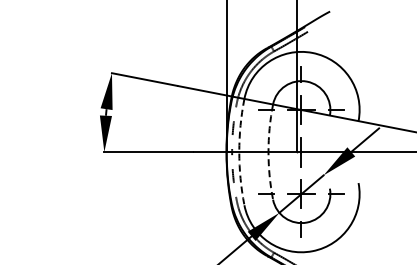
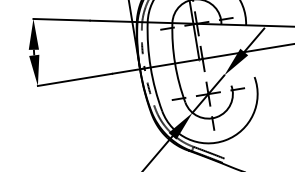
arc: (239, 152) -> (150, 67), dashed -> solid
arc: (268, 152) -> (175, 63), dashed -> solid

